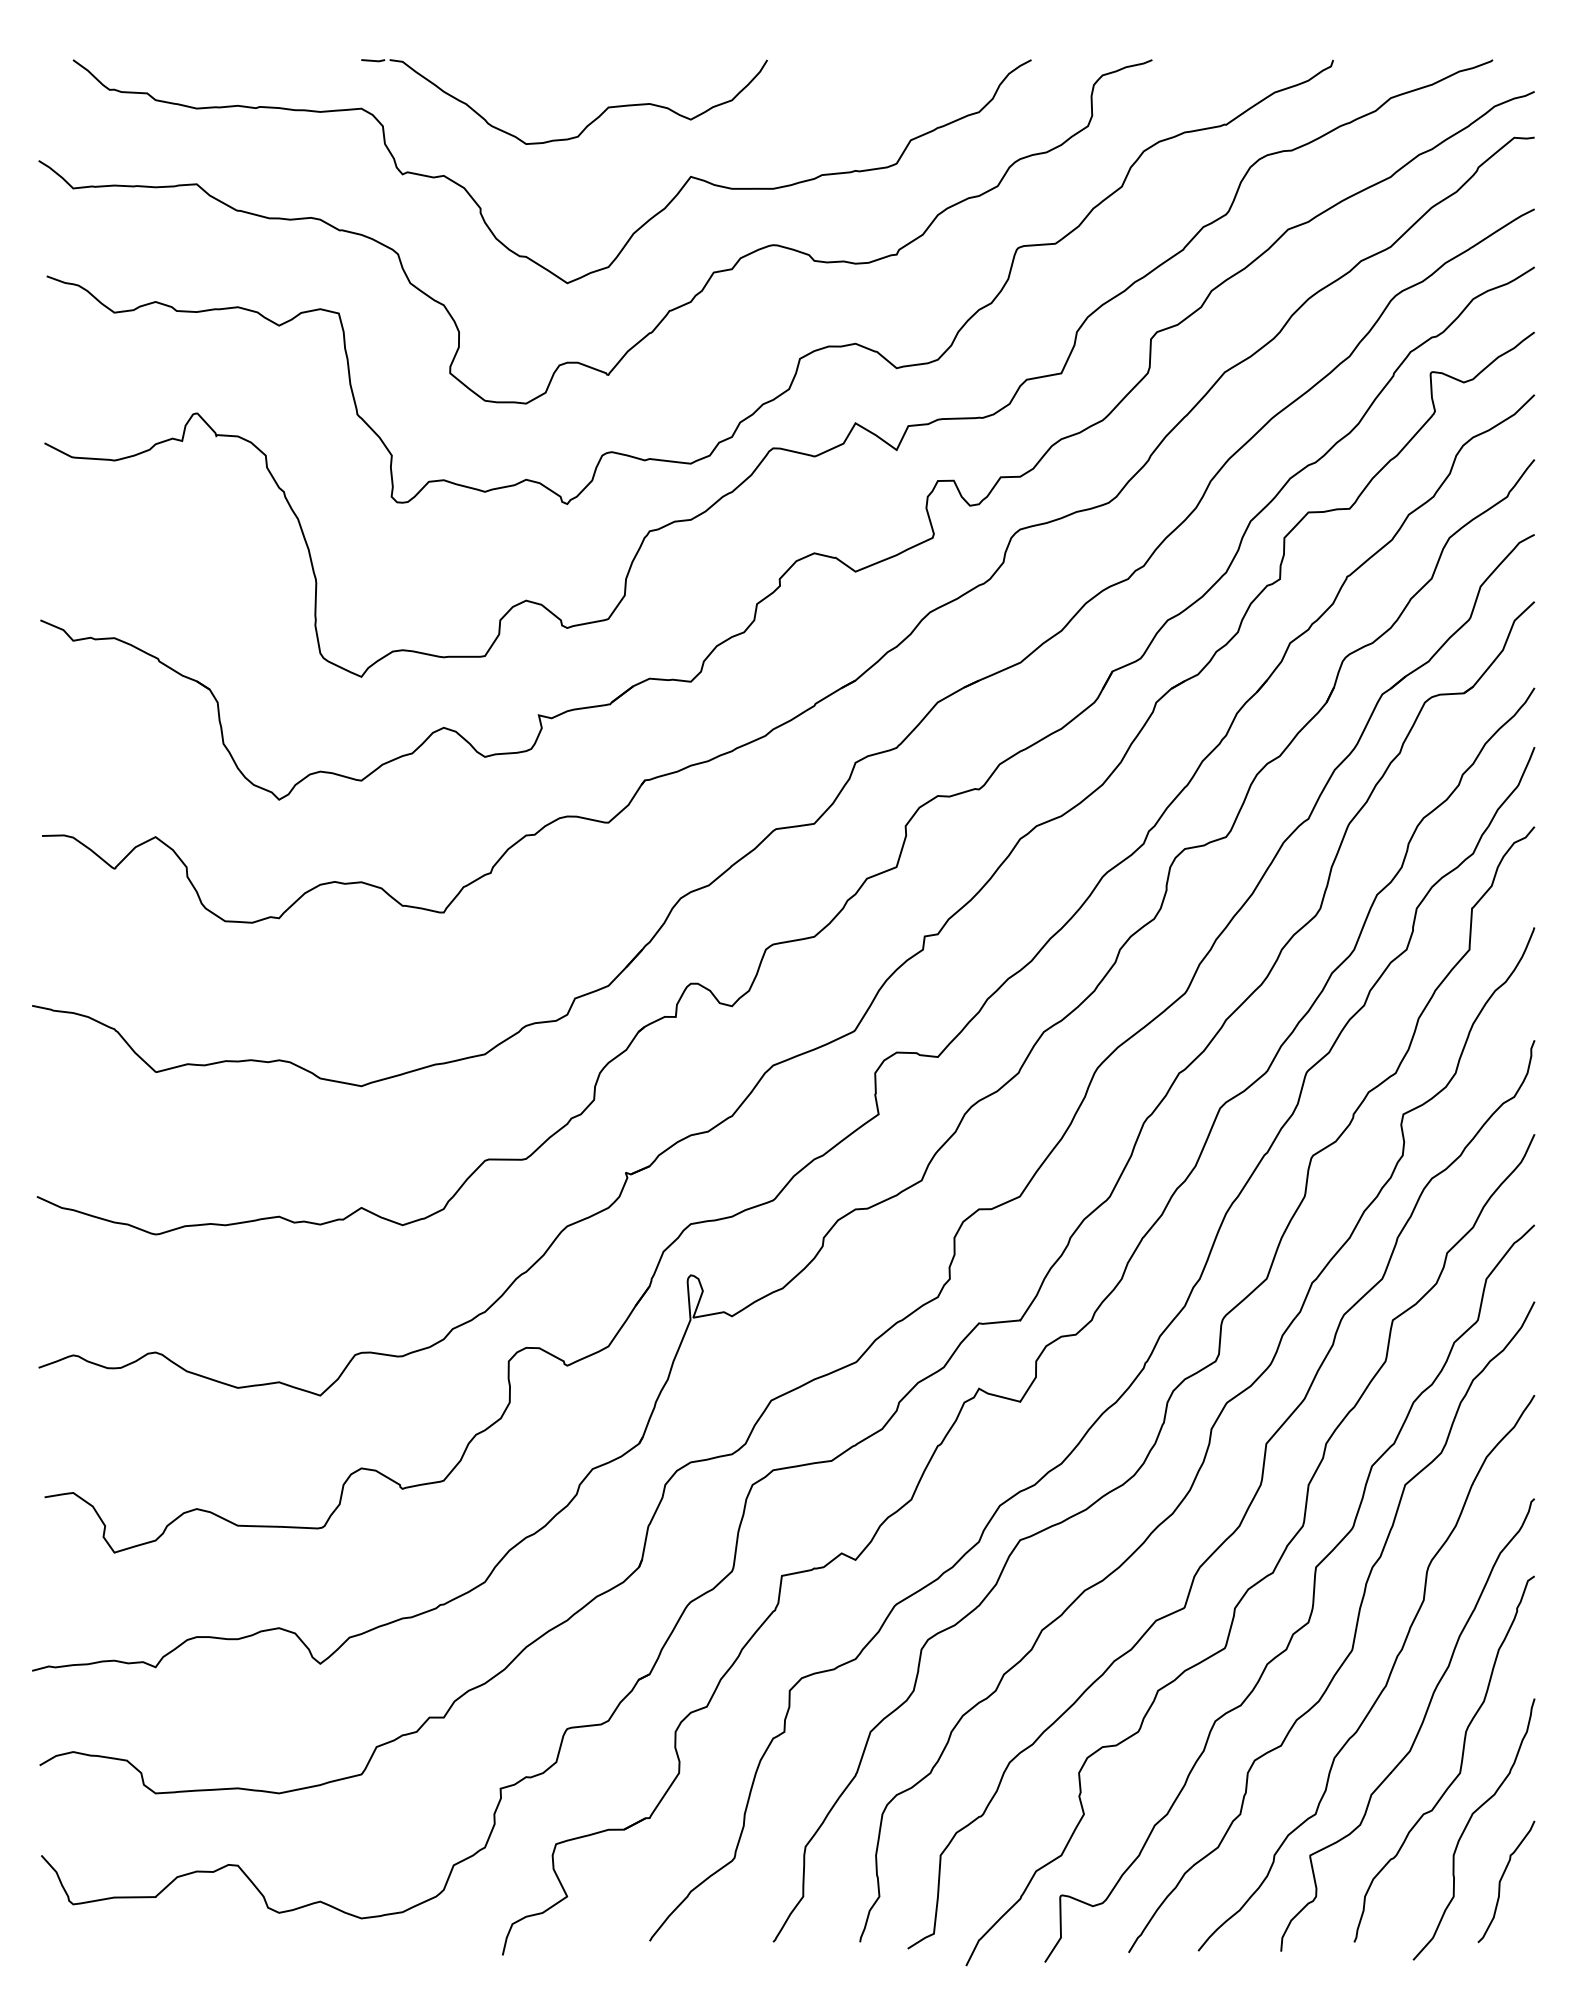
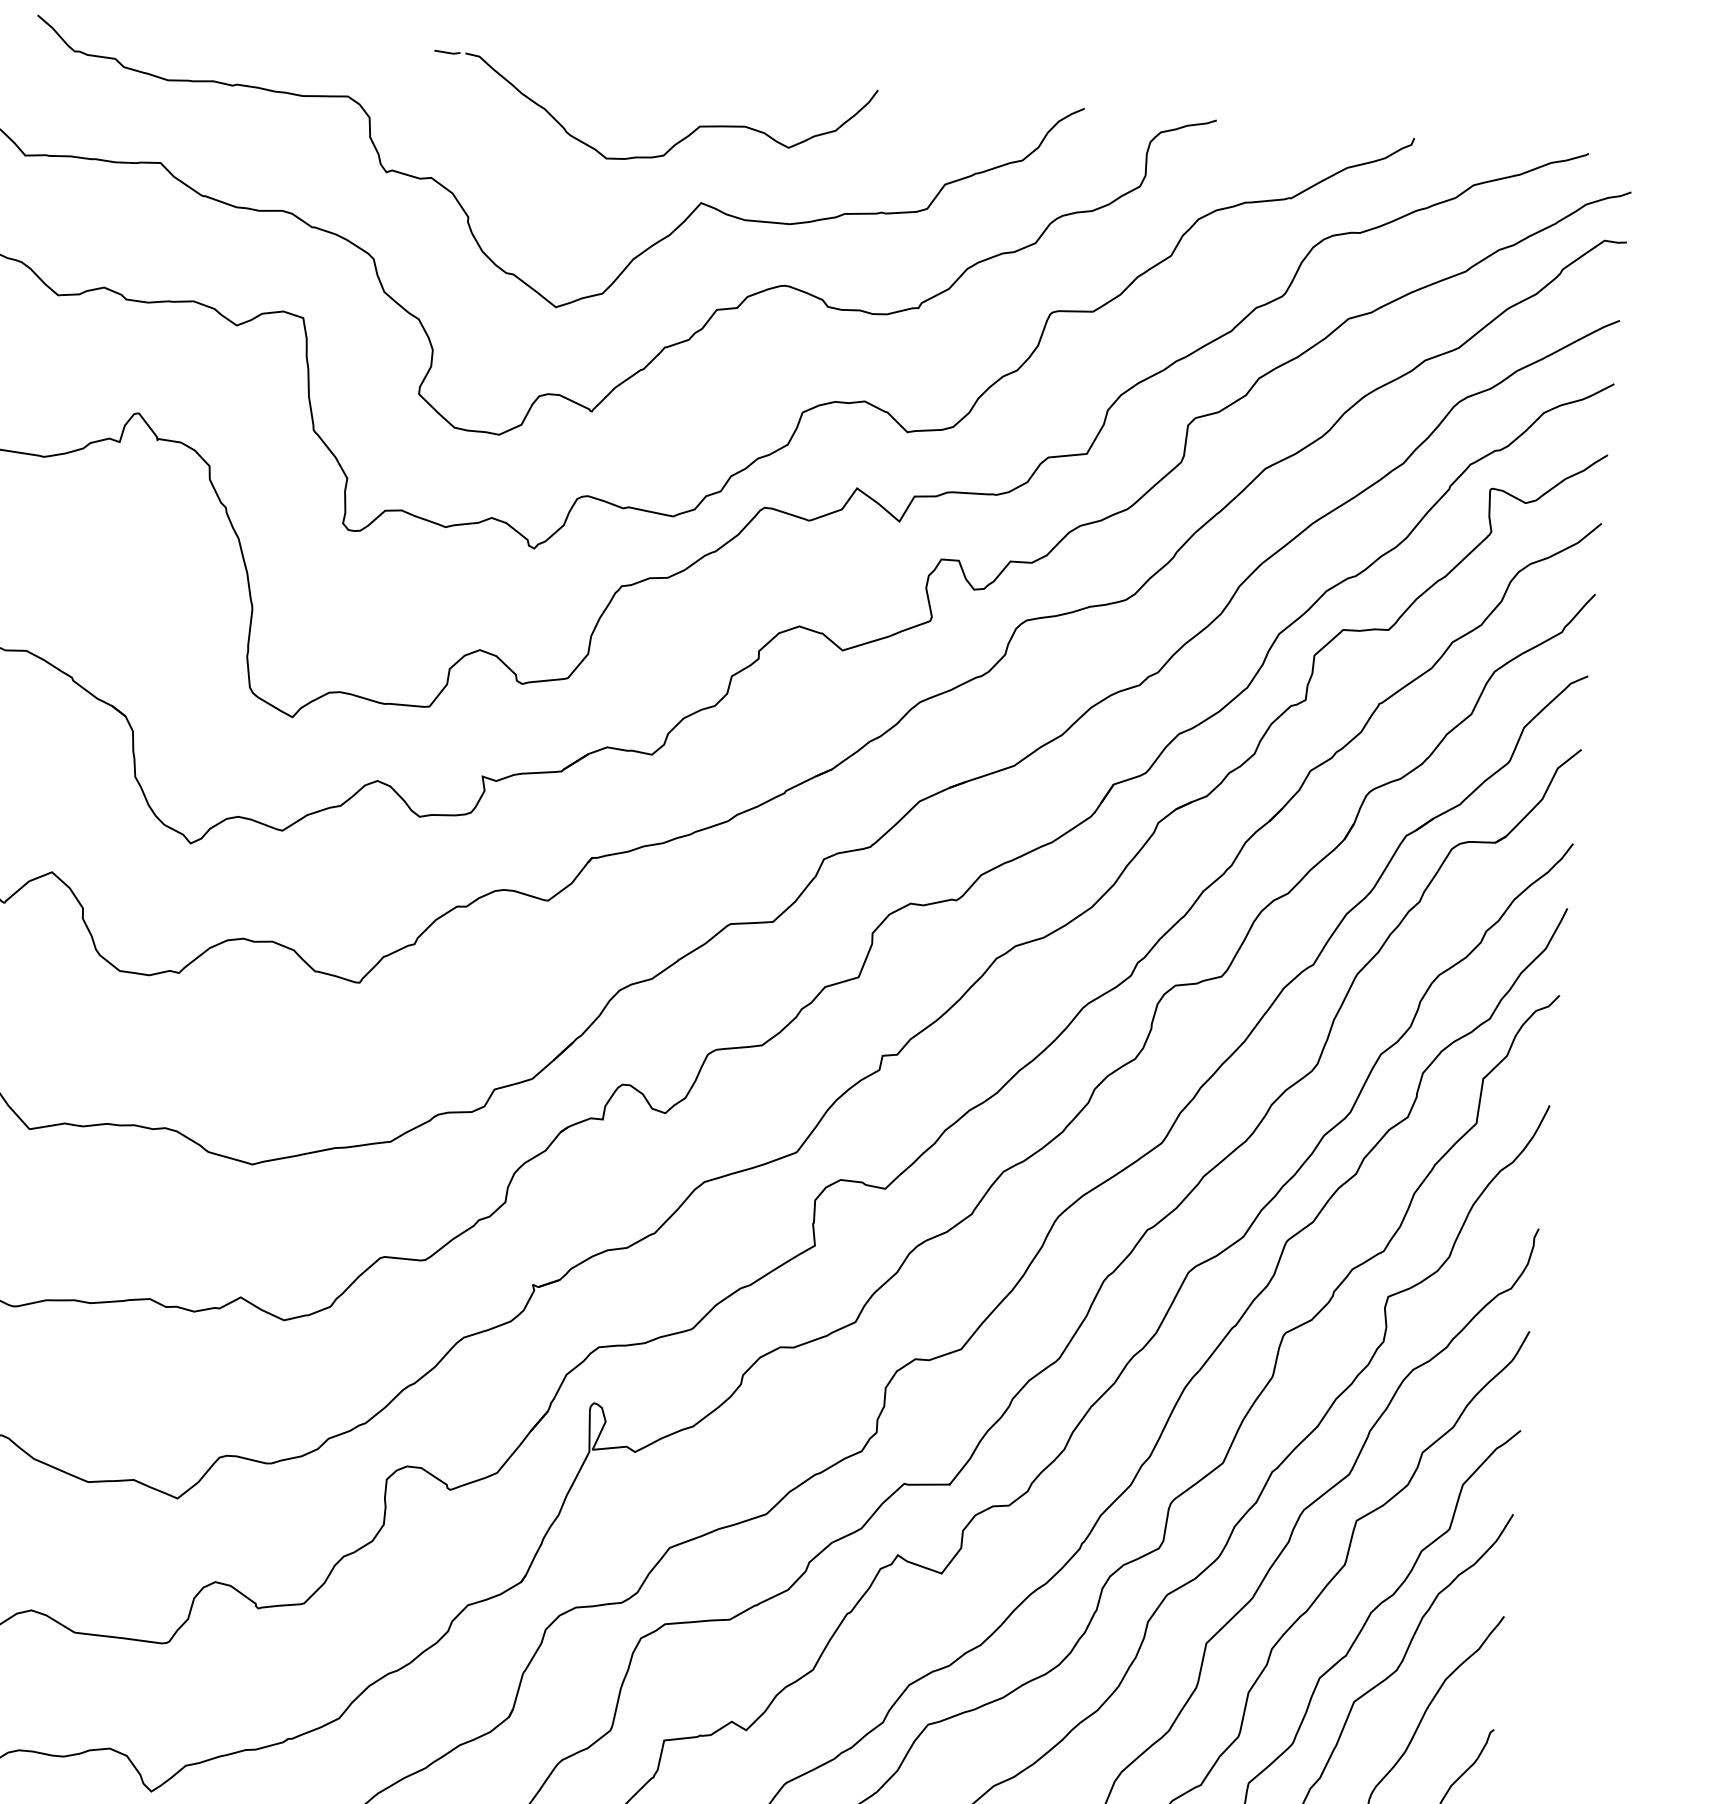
part: (587, 124) -> (675, 143), moved

